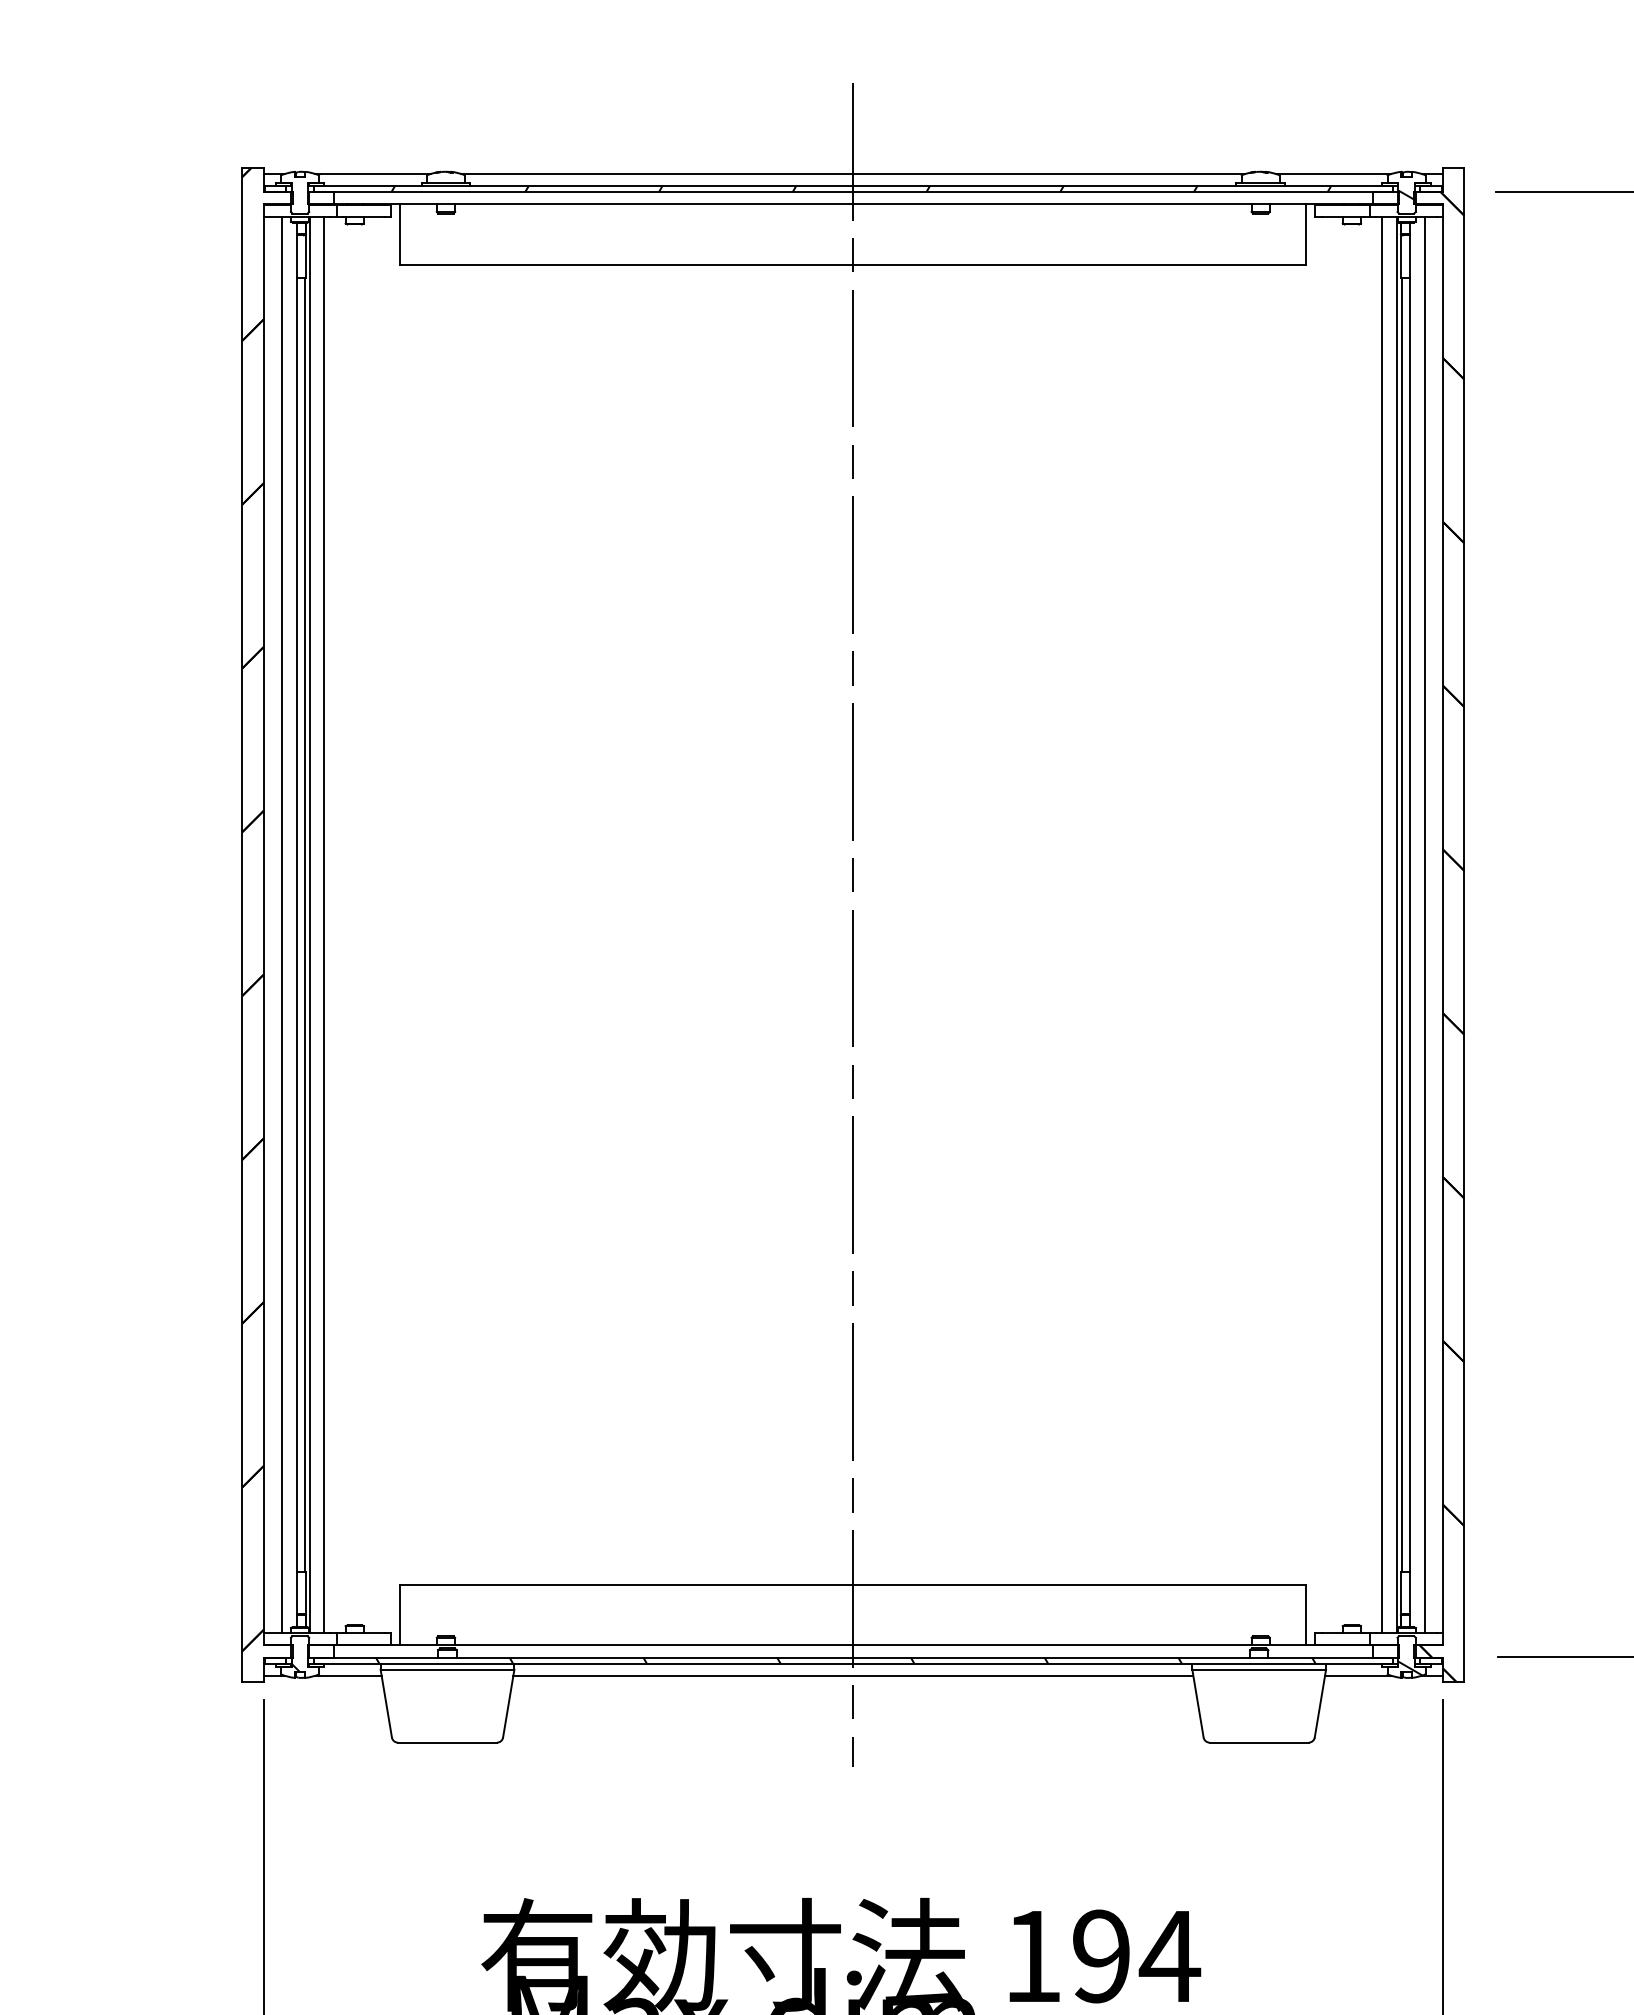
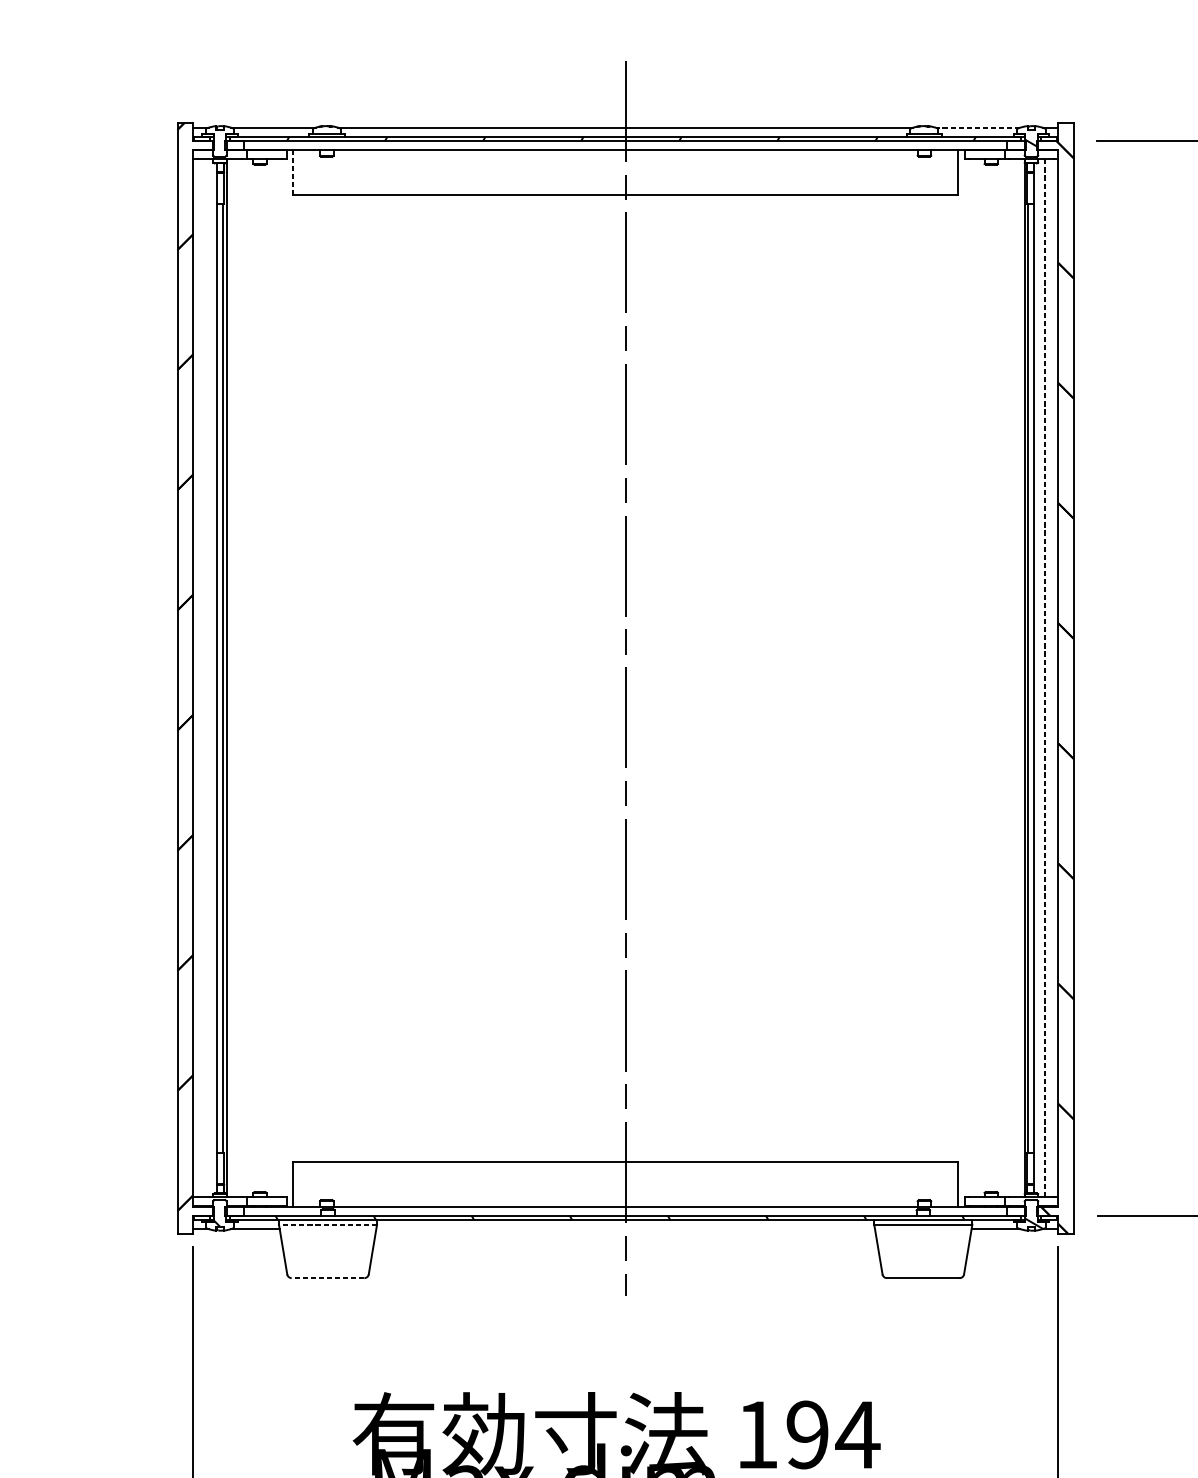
line: (1333, 173) -> (977, 127), solid -> dashed
line: (400, 235) -> (293, 172), solid -> dashed
line: (281, 924) -> (206, 678), removed
line: (324, 924) -> (237, 678), removed
line: (1382, 924) -> (1013, 678), removed
line: (1424, 924) -> (1044, 678), solid -> dashed
line: (447, 1669) -> (328, 1224), solid -> dashed
line: (853, 1675) -> (625, 1228), removed
line: (447, 1742) -> (328, 1278), solid -> dashed

